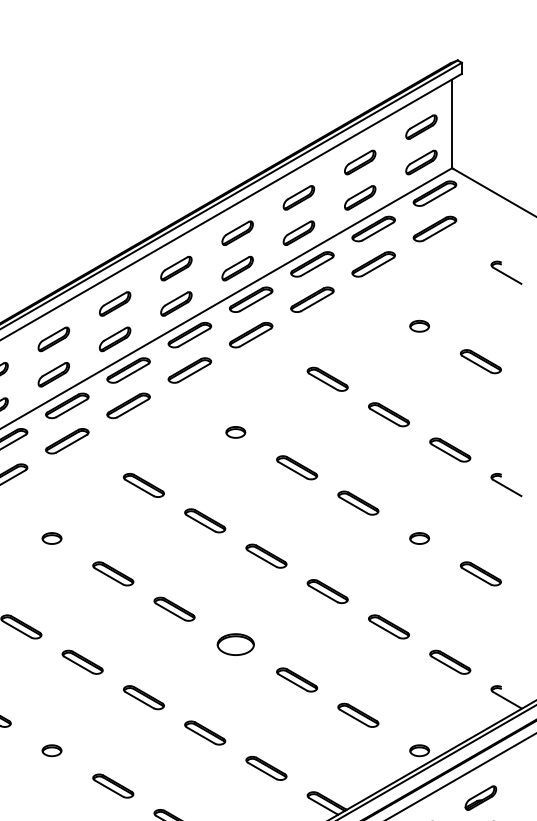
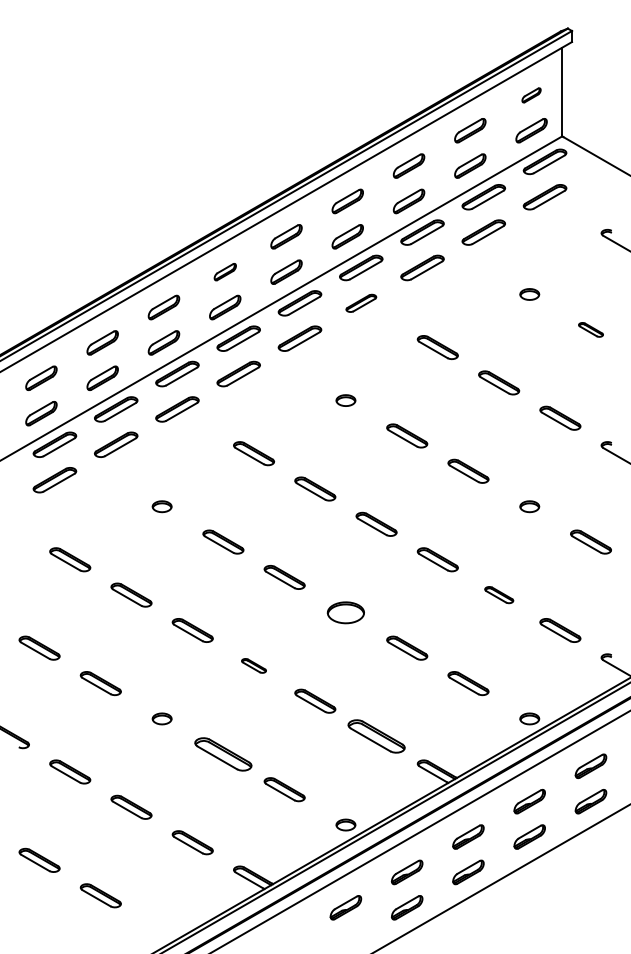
part: (421, 127) -> (531, 95), size x0.6
part: (115, 303) -> (225, 271), size x0.7
part: (251, 335) -> (361, 303), size x0.7
part: (480, 361) -> (590, 329), size x0.6
part: (389, 626) -> (499, 594), size x0.7
part: (143, 697) -> (253, 665), size x0.6
part: (266, 768) -> (376, 736), size x1.4
part: (113, 785) -> (223, 753), size x1.4

